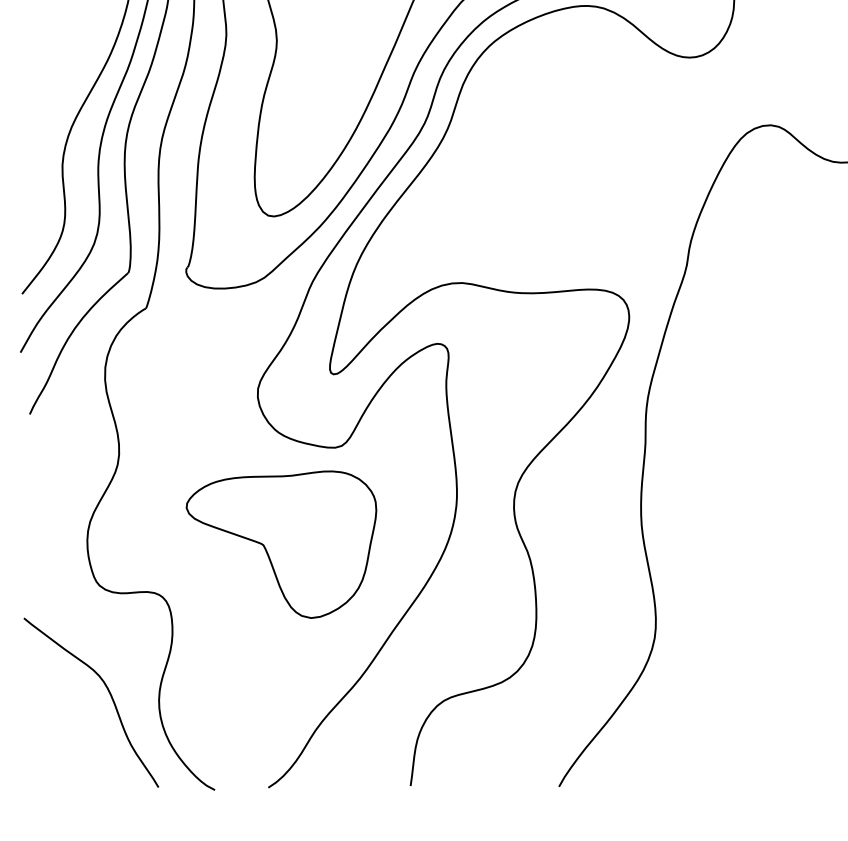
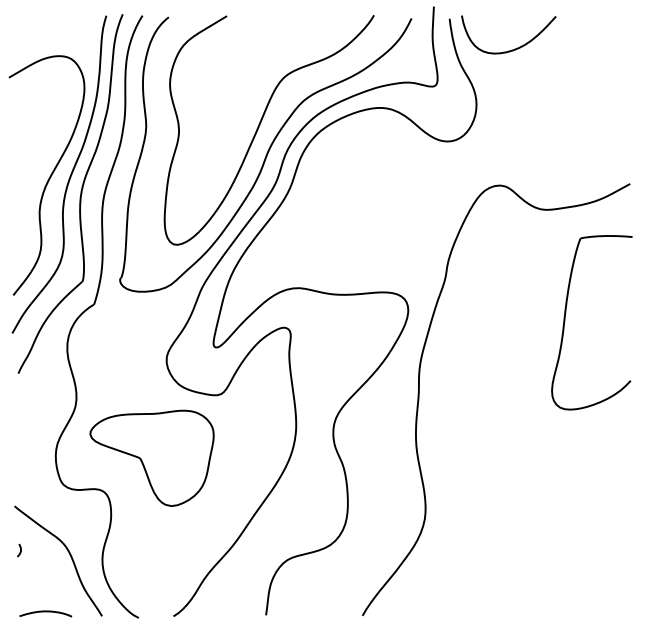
part: (280, 543) -> (151, 457), moved
line: (33, 686) -> (20, 550), added
curve: (71, 781) -> (45, 612), added

